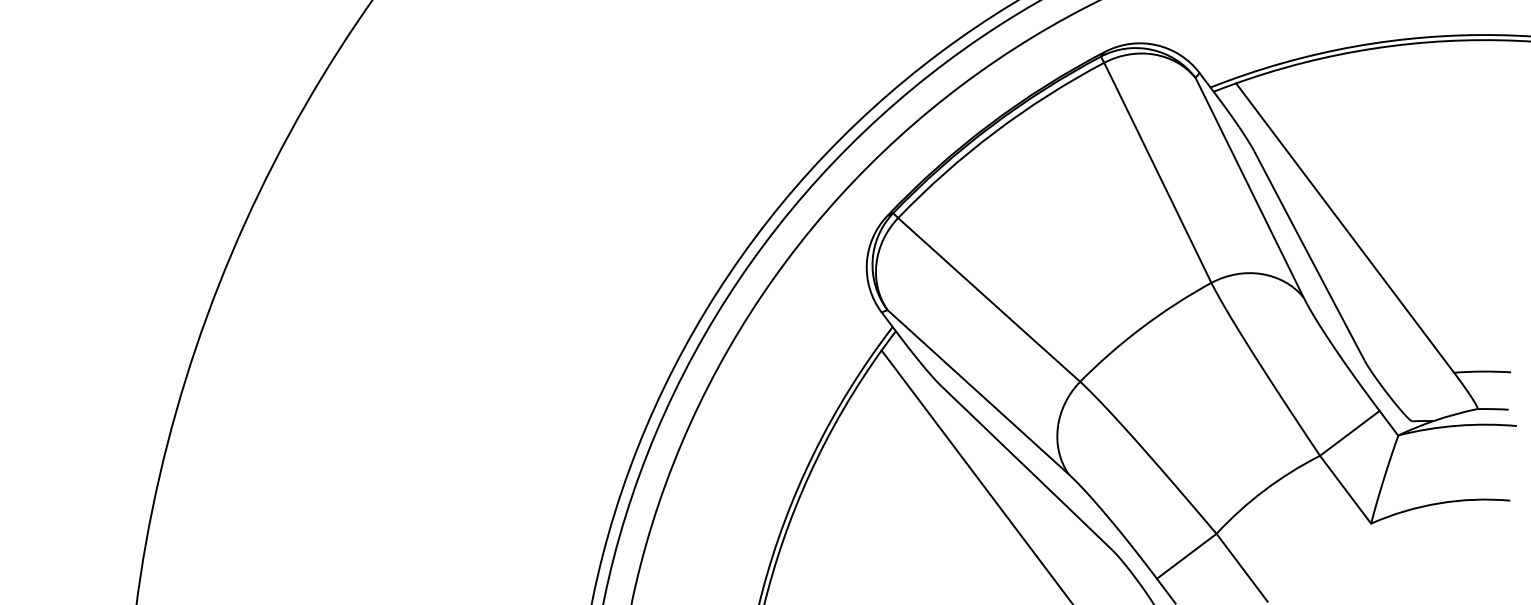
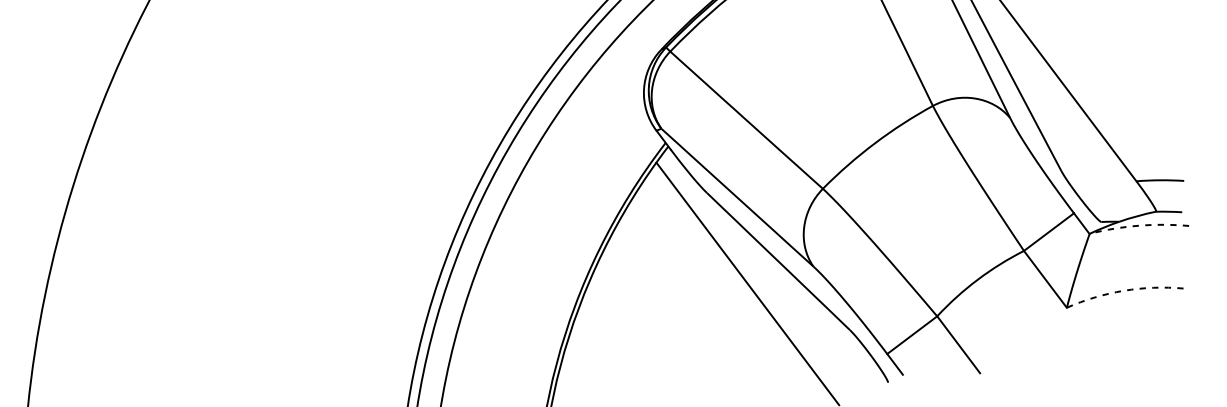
arc: (1457, 425) -> (1139, 225), solid -> dashed
arc: (1439, 503) -> (1124, 290), solid -> dashed

